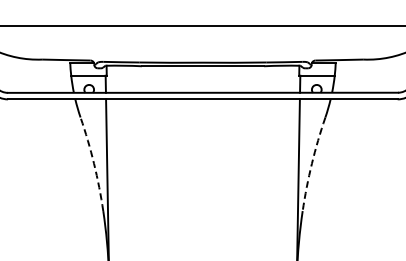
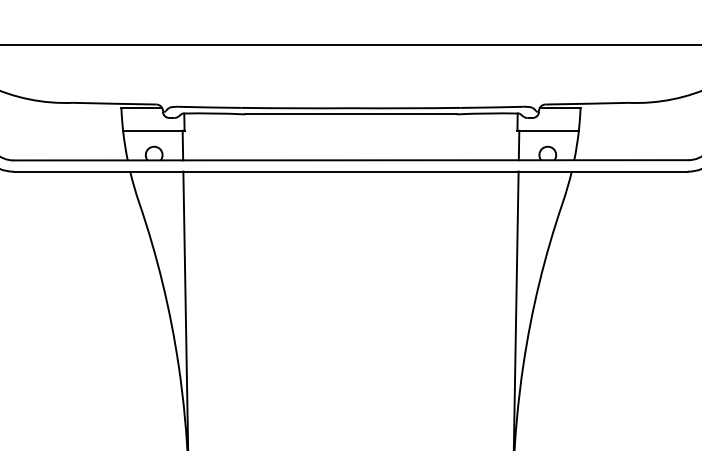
arc: (94, 163) -> (163, 282), dashed -> solid
arc: (311, 163) -> (538, 282), dashed -> solid

